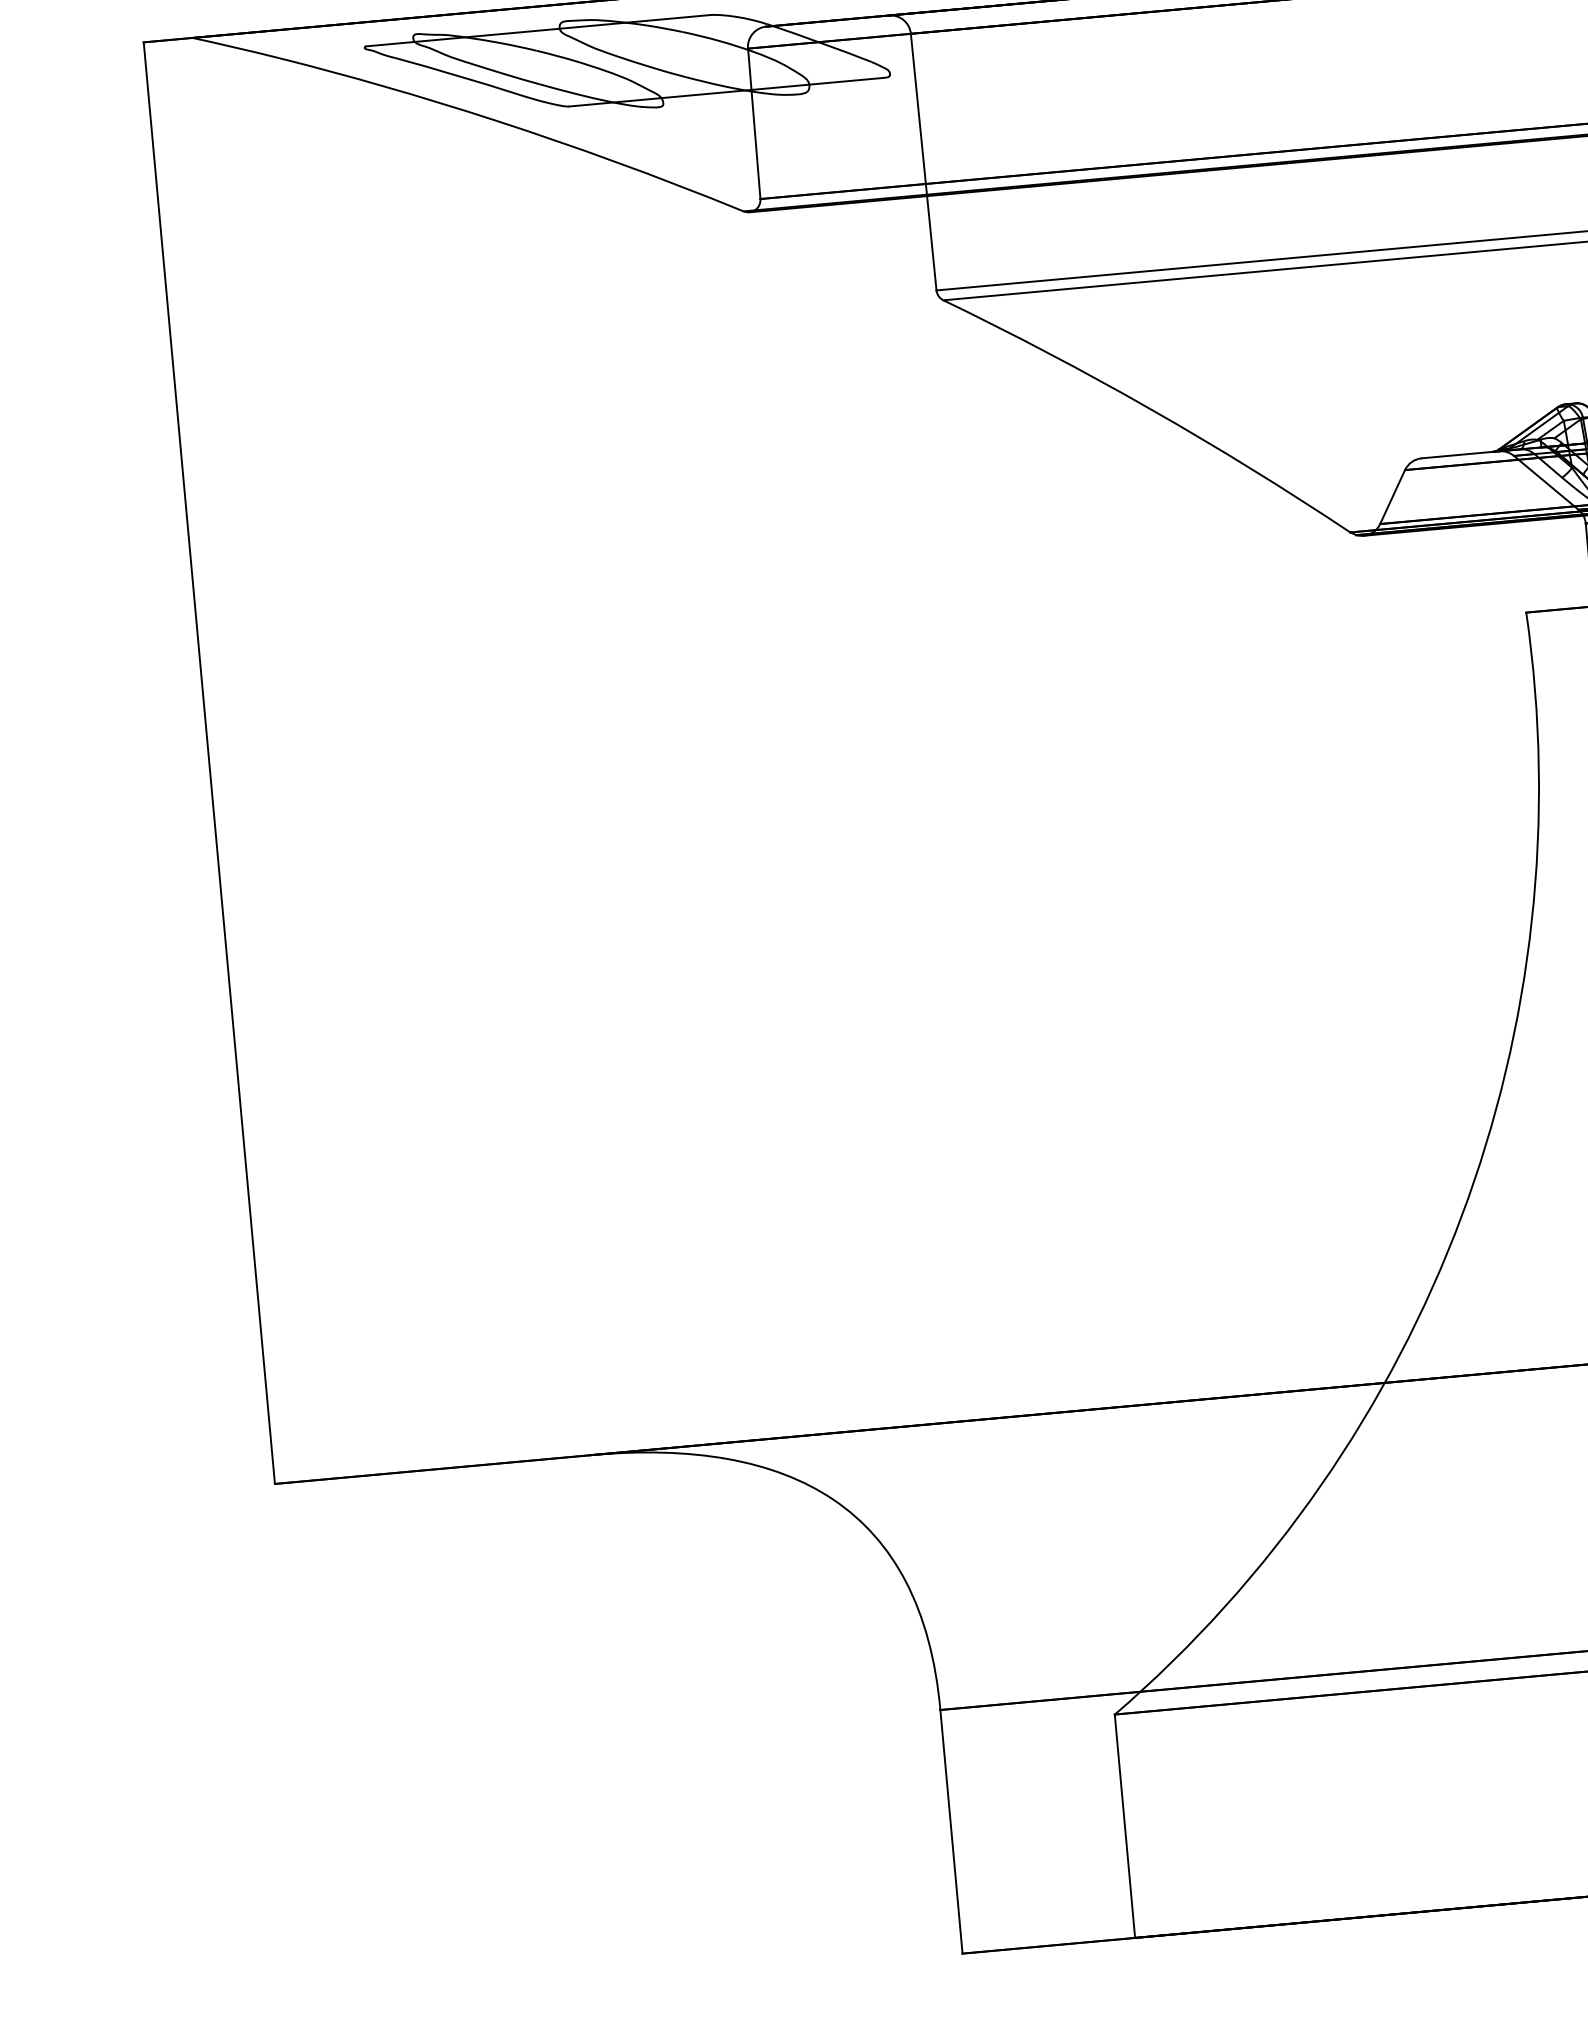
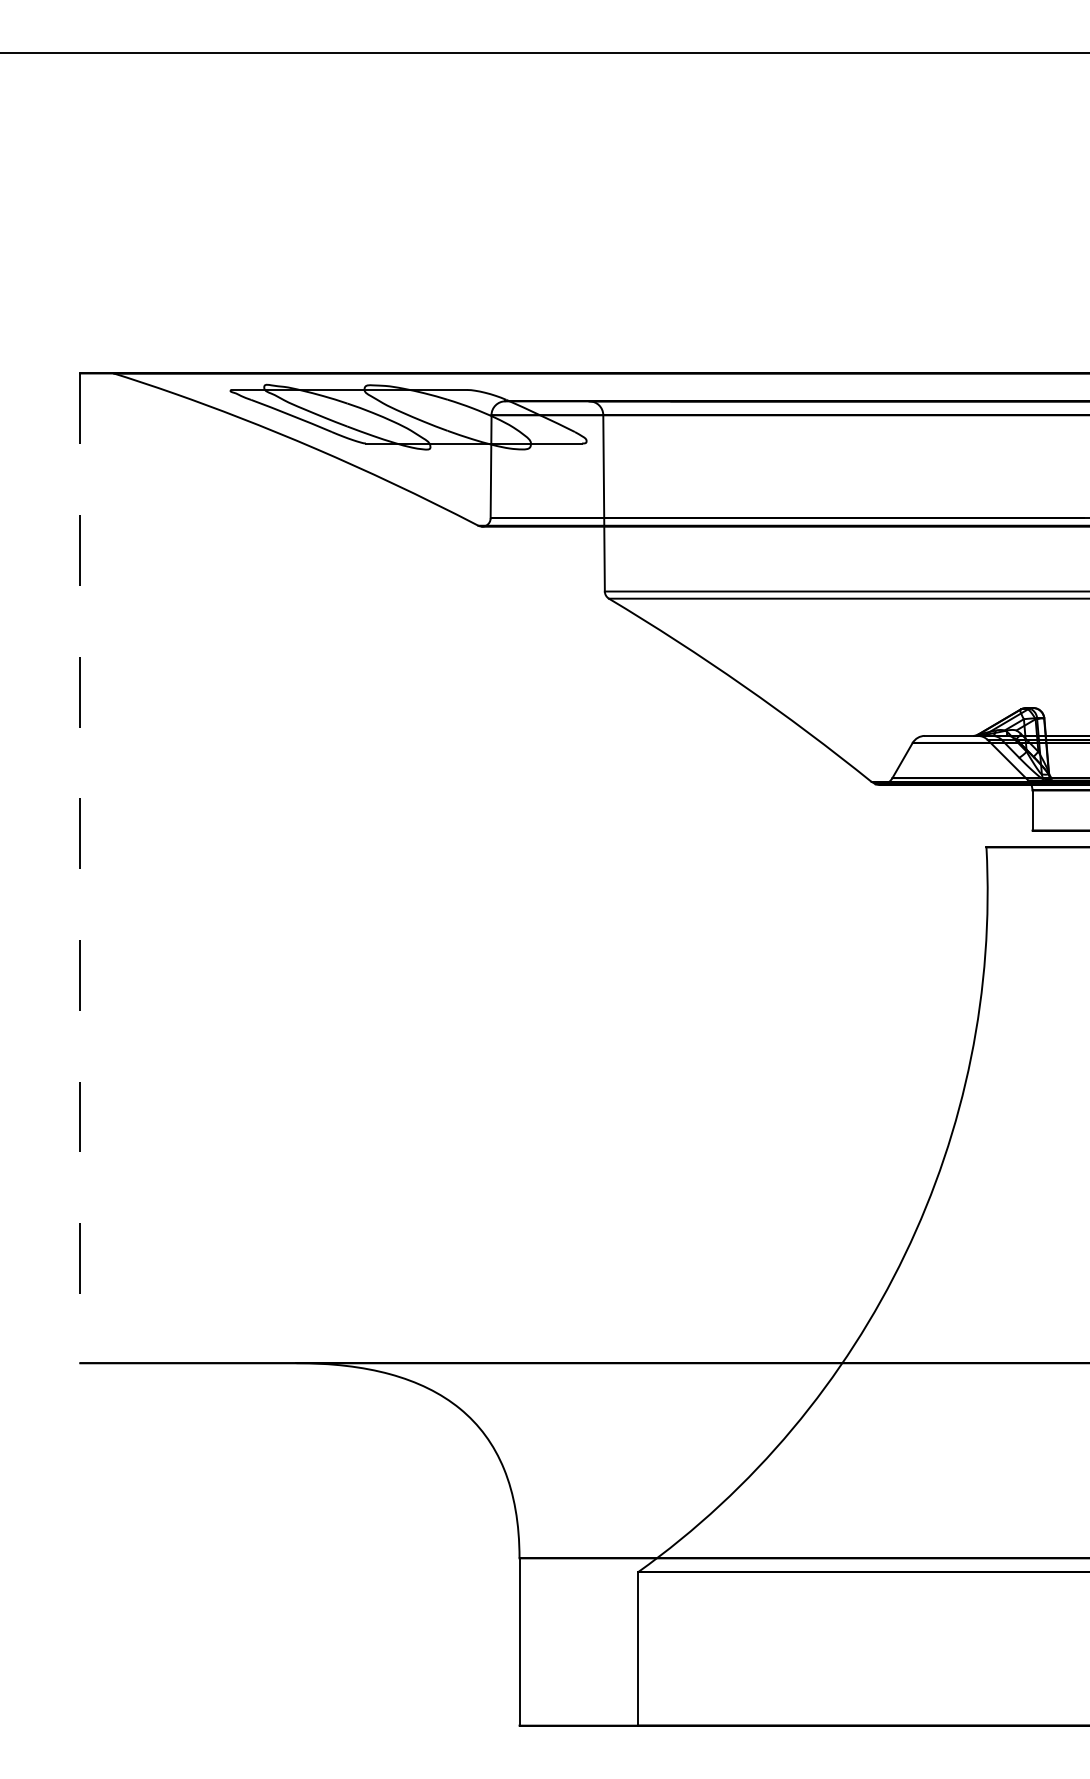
line: (209, 763) -> (80, 868), solid -> dashed

